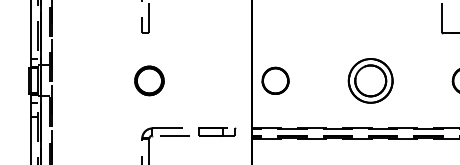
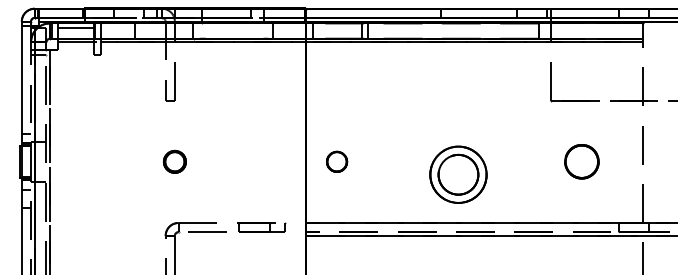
part: (149, 80) -> (174, 161), size x0.6
circle: (275, 80) -> (336, 161), size x0.6
part: (370, 80) -> (458, 174), moved

